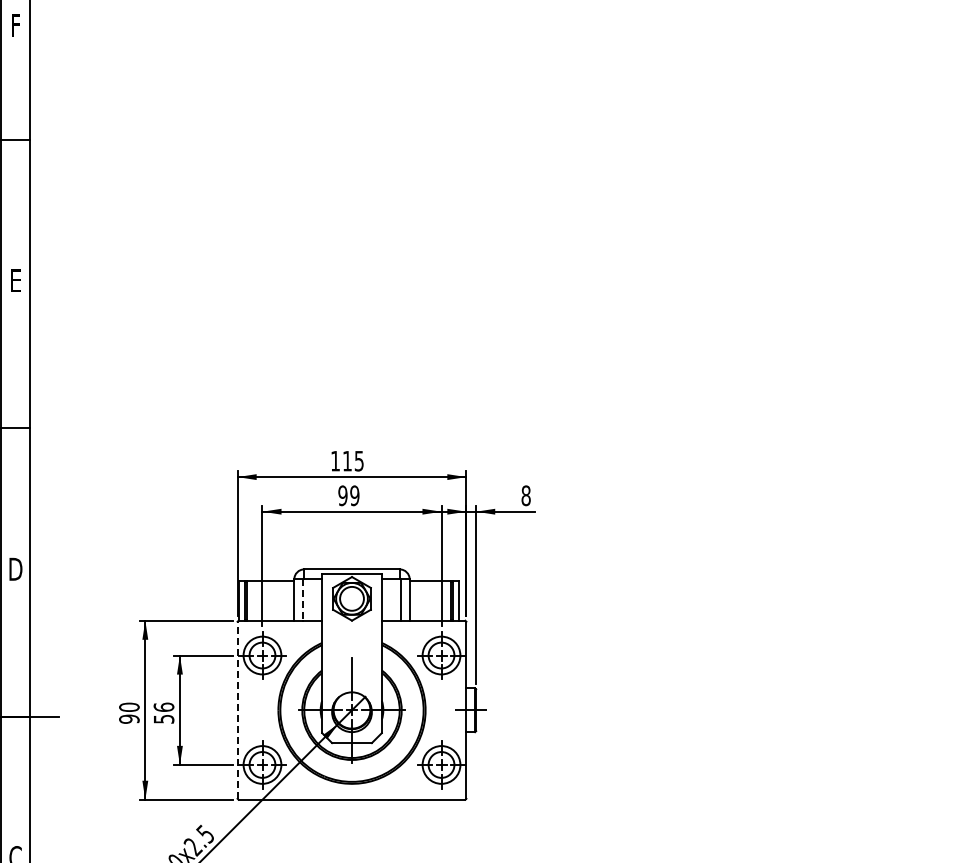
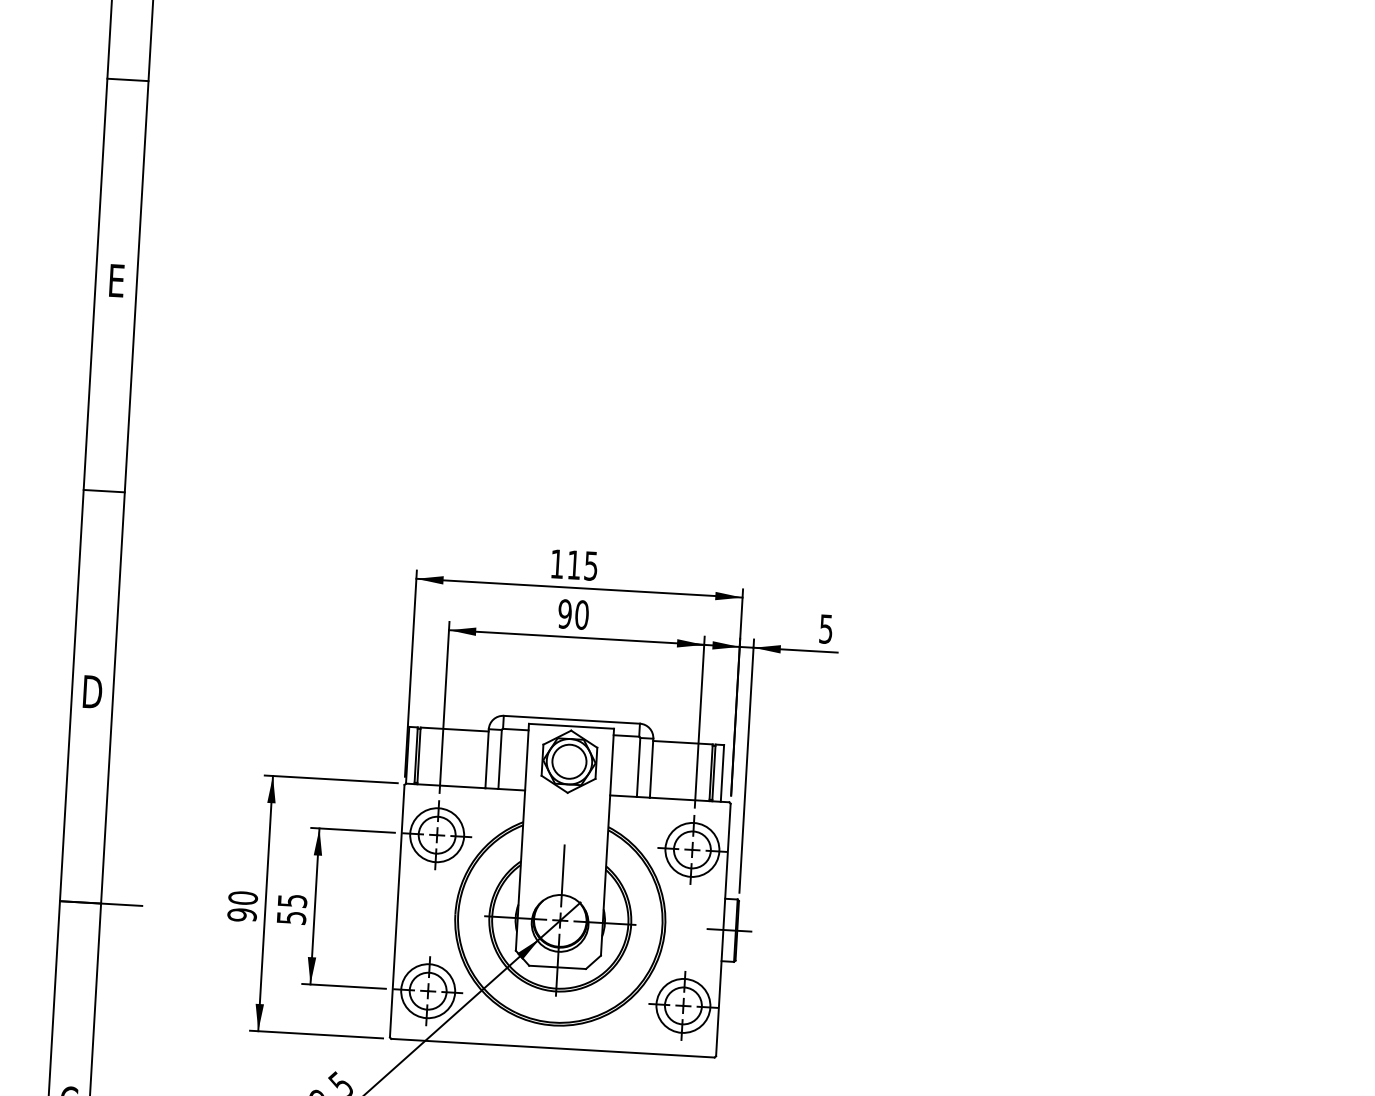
text: (354, 495) -> (581, 614), 99 -> 90
text: (525, 495) -> (825, 628), 8 -> 5
line: (303, 600) -> (500, 760), dashed -> solid
text: (163, 706) -> (291, 899), 56 -> 55
line: (237, 710) -> (397, 911), dashed -> solid

